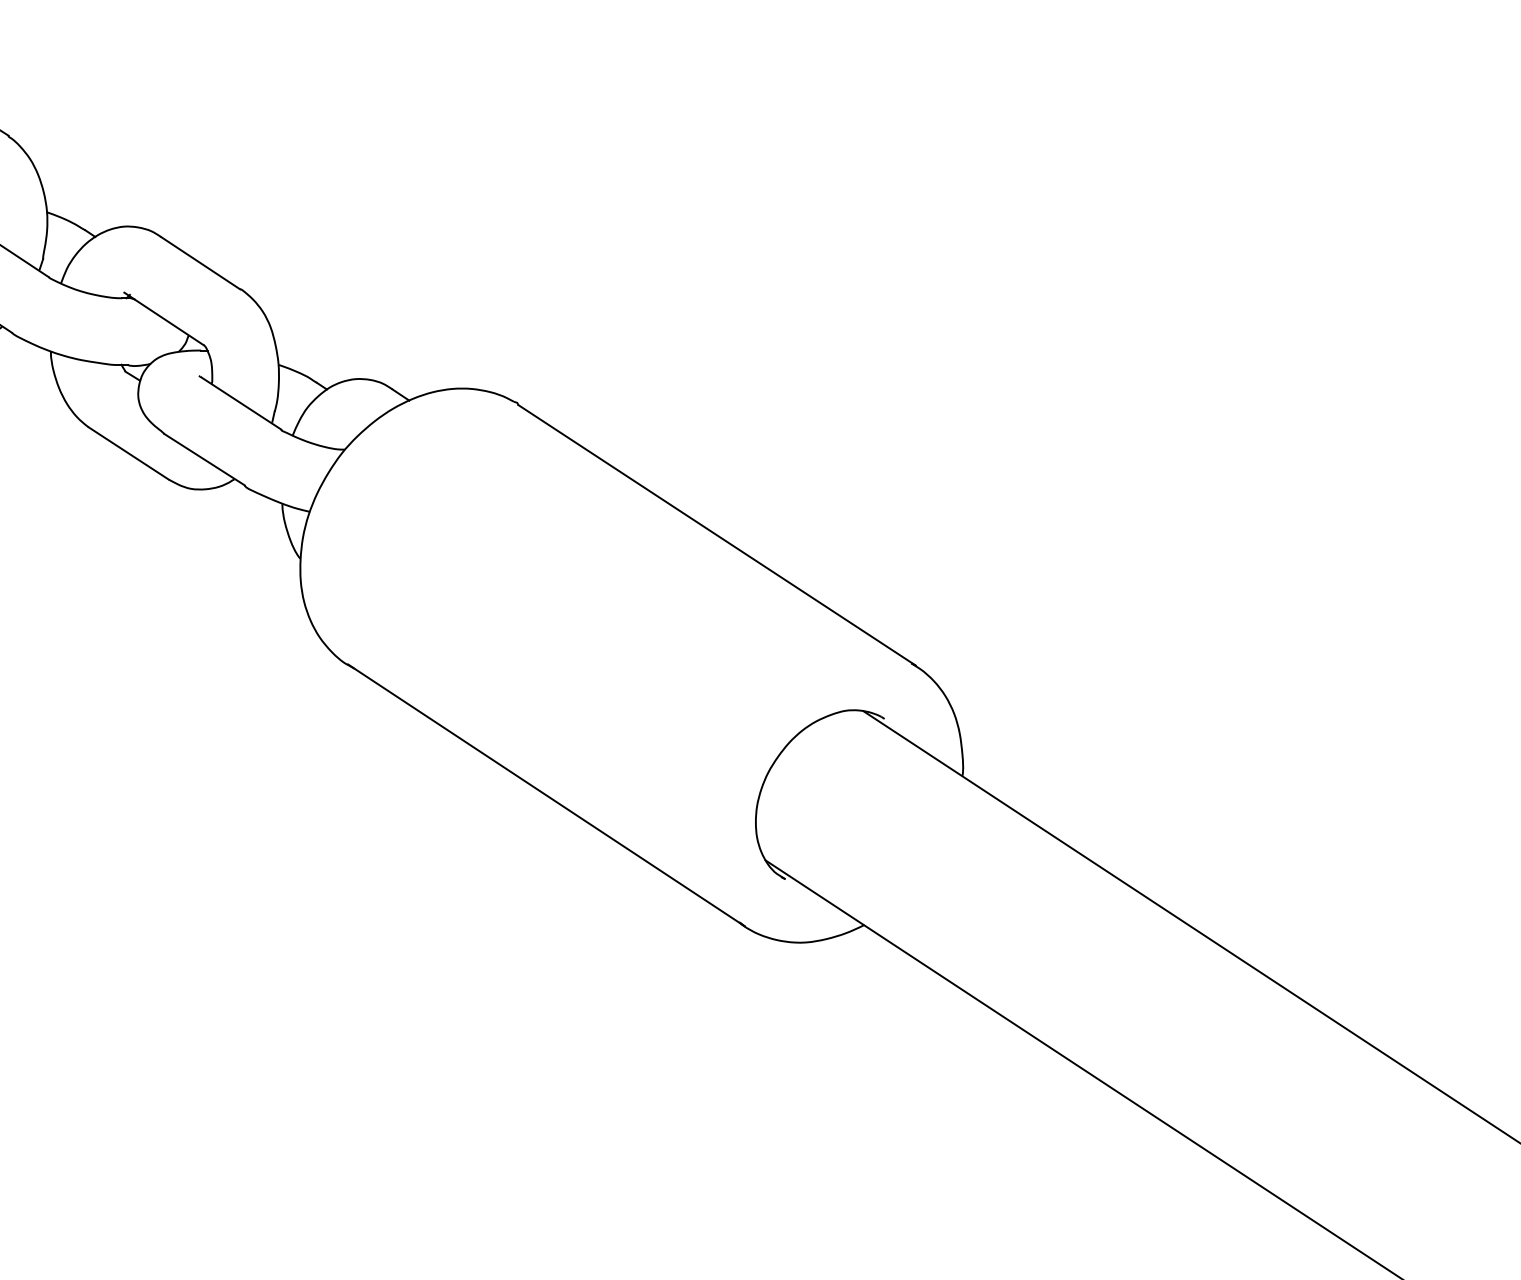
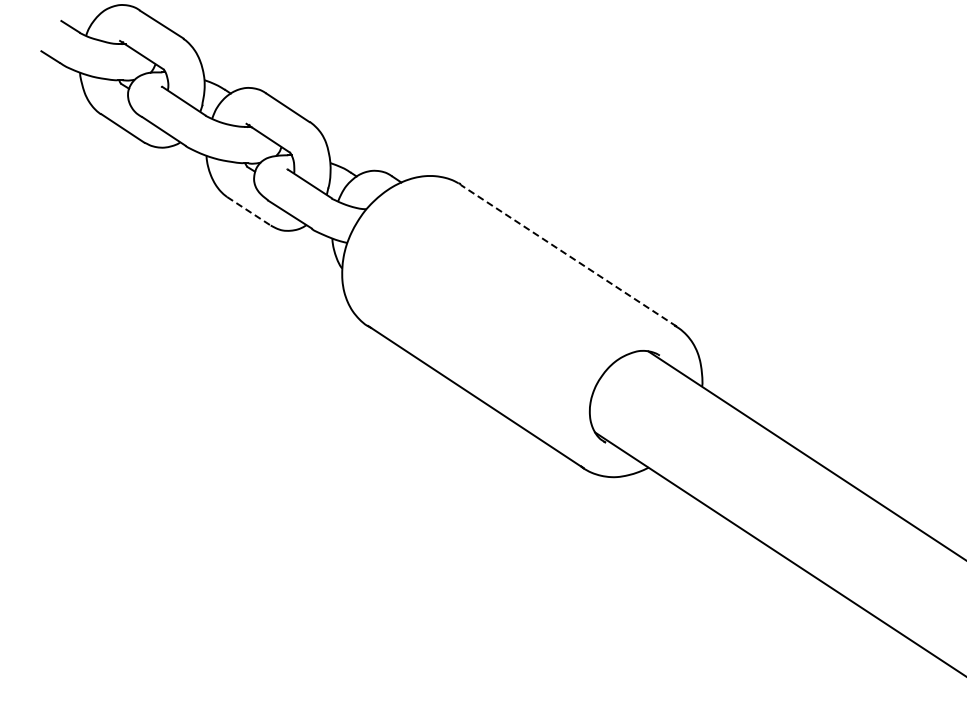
line: (129, 453) -> (249, 211), solid -> dashed
line: (716, 534) -> (568, 255), solid -> dashed

